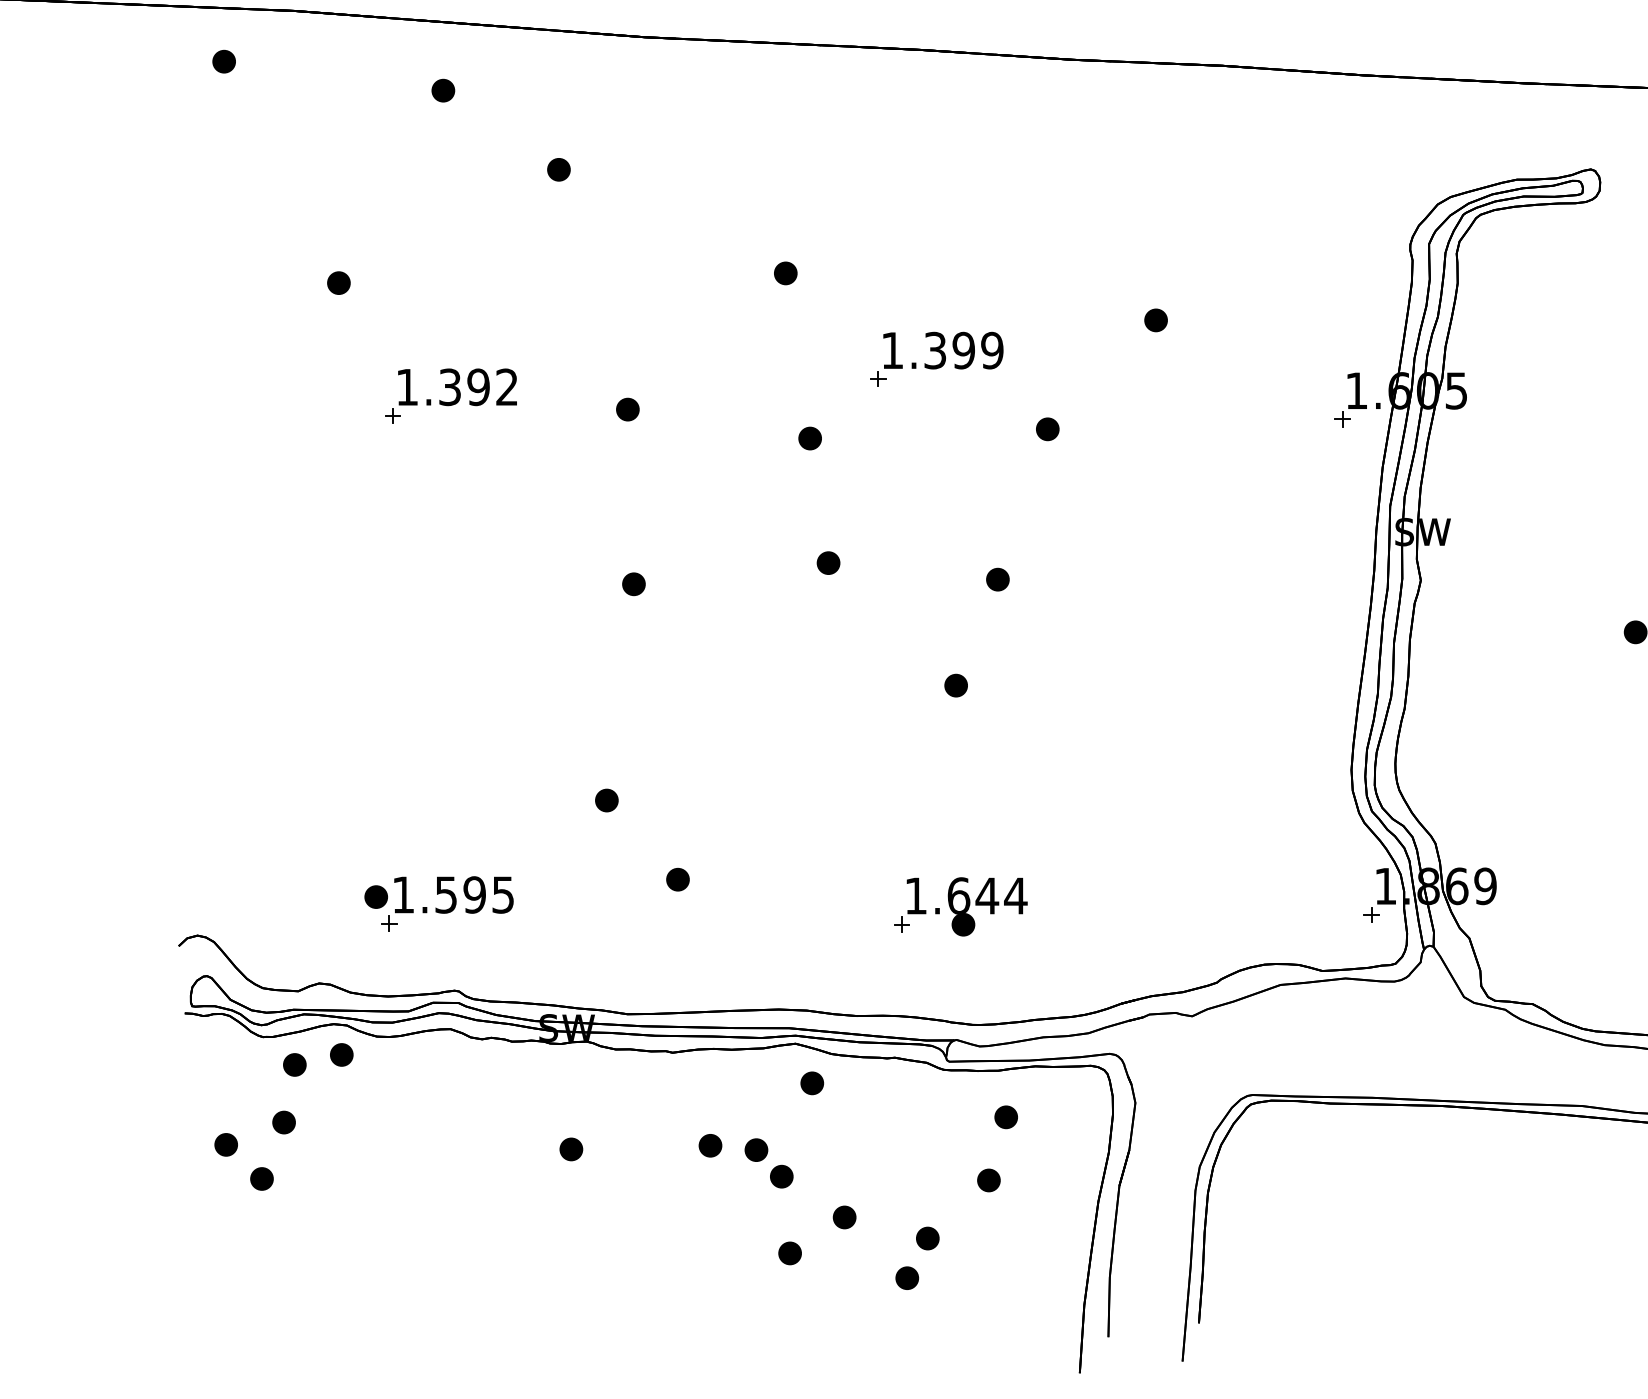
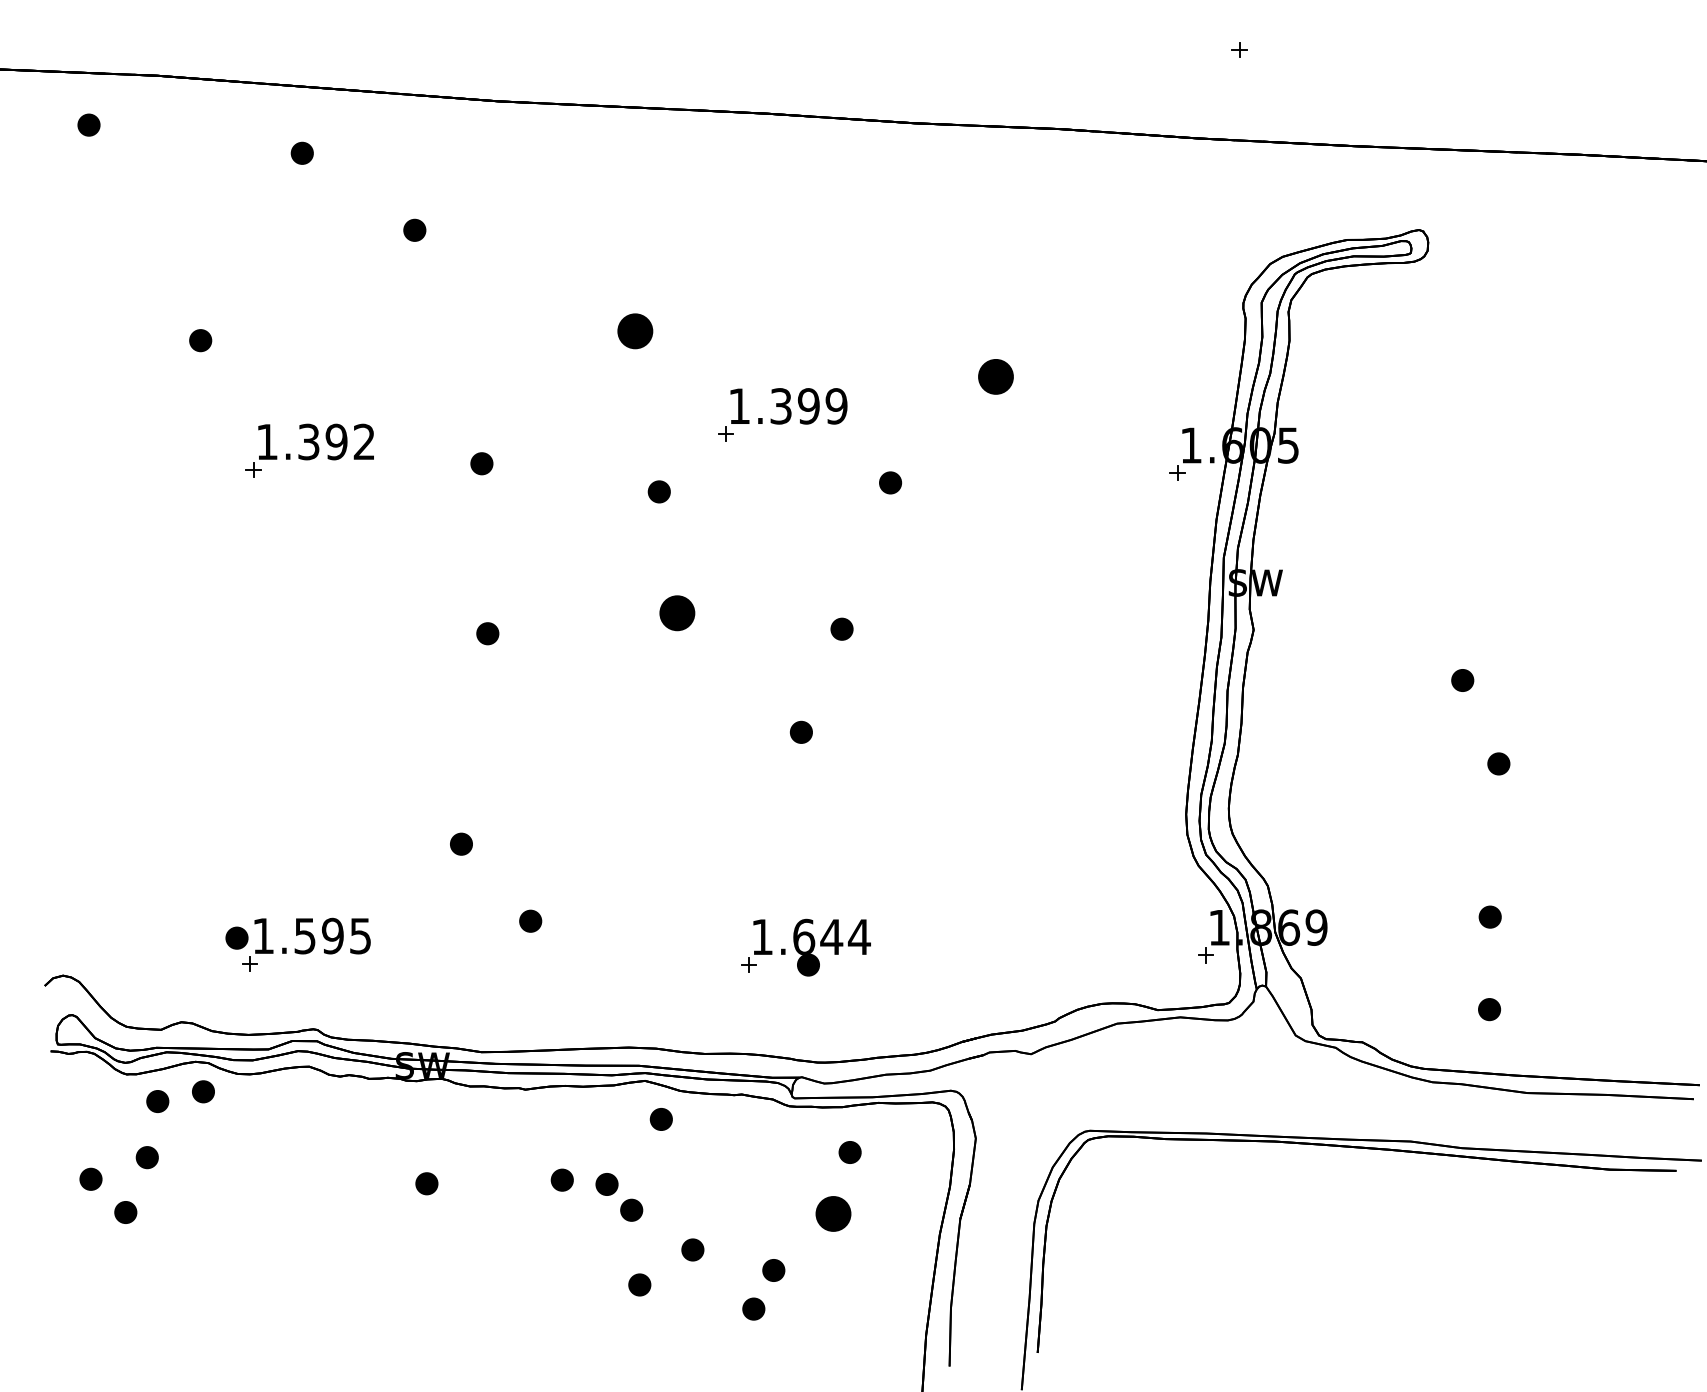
part: (785, 272) -> (635, 330), size x1.6
part: (1155, 319) -> (995, 376), size x1.6
part: (827, 562) -> (676, 612), size x1.6
part: (988, 1179) -> (832, 1213), size x1.6

